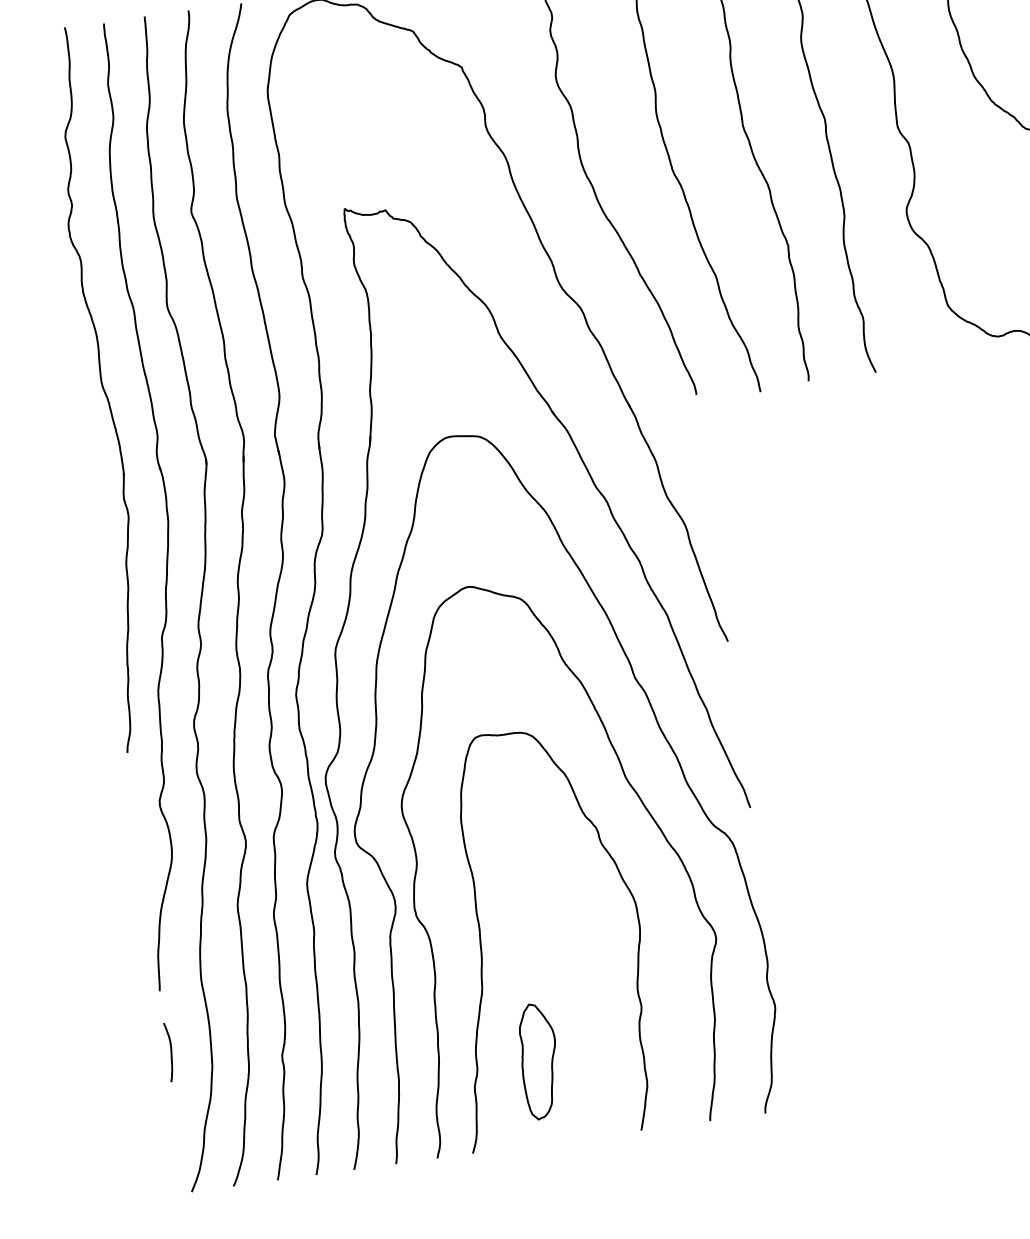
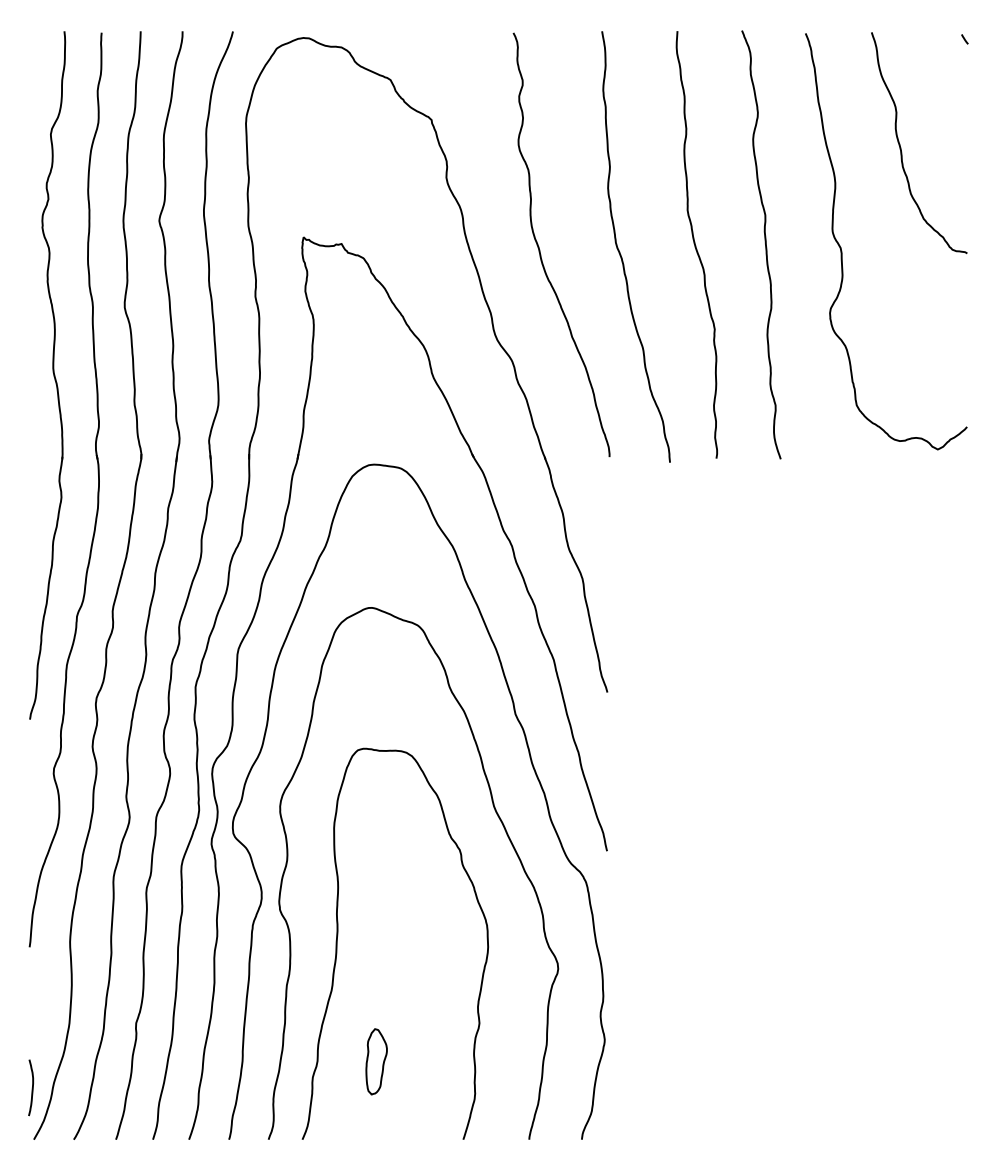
curve: (171, 1051) -> (32, 1087), moved
part: (539, 1061) -> (376, 1061), size x0.6

